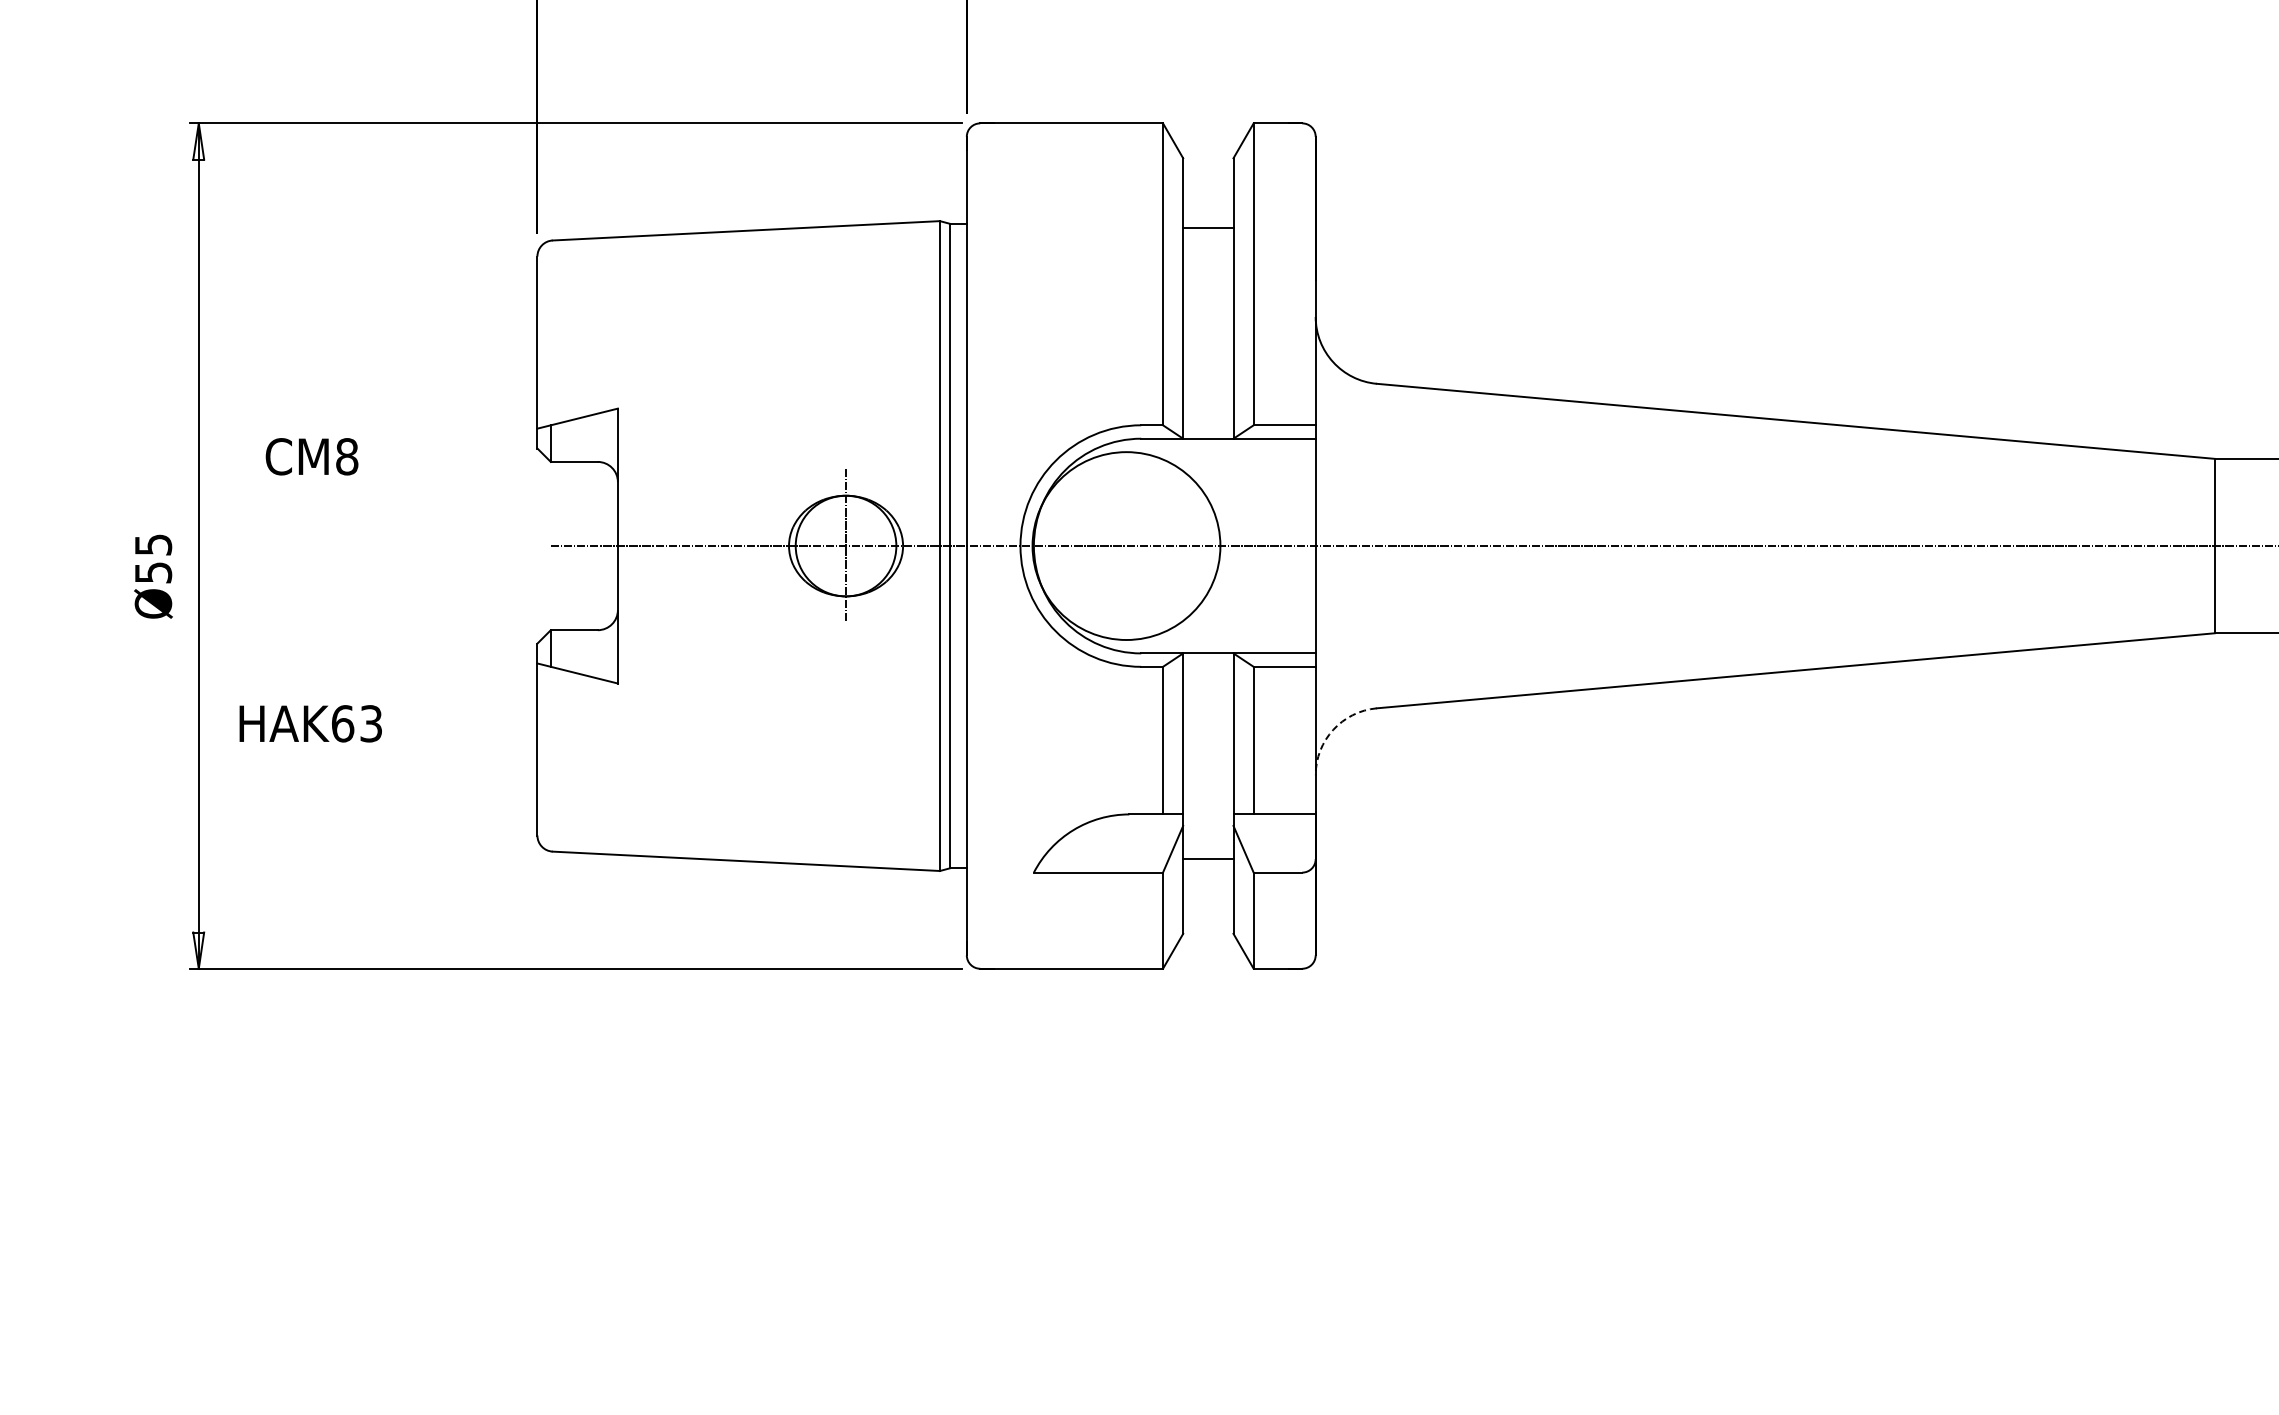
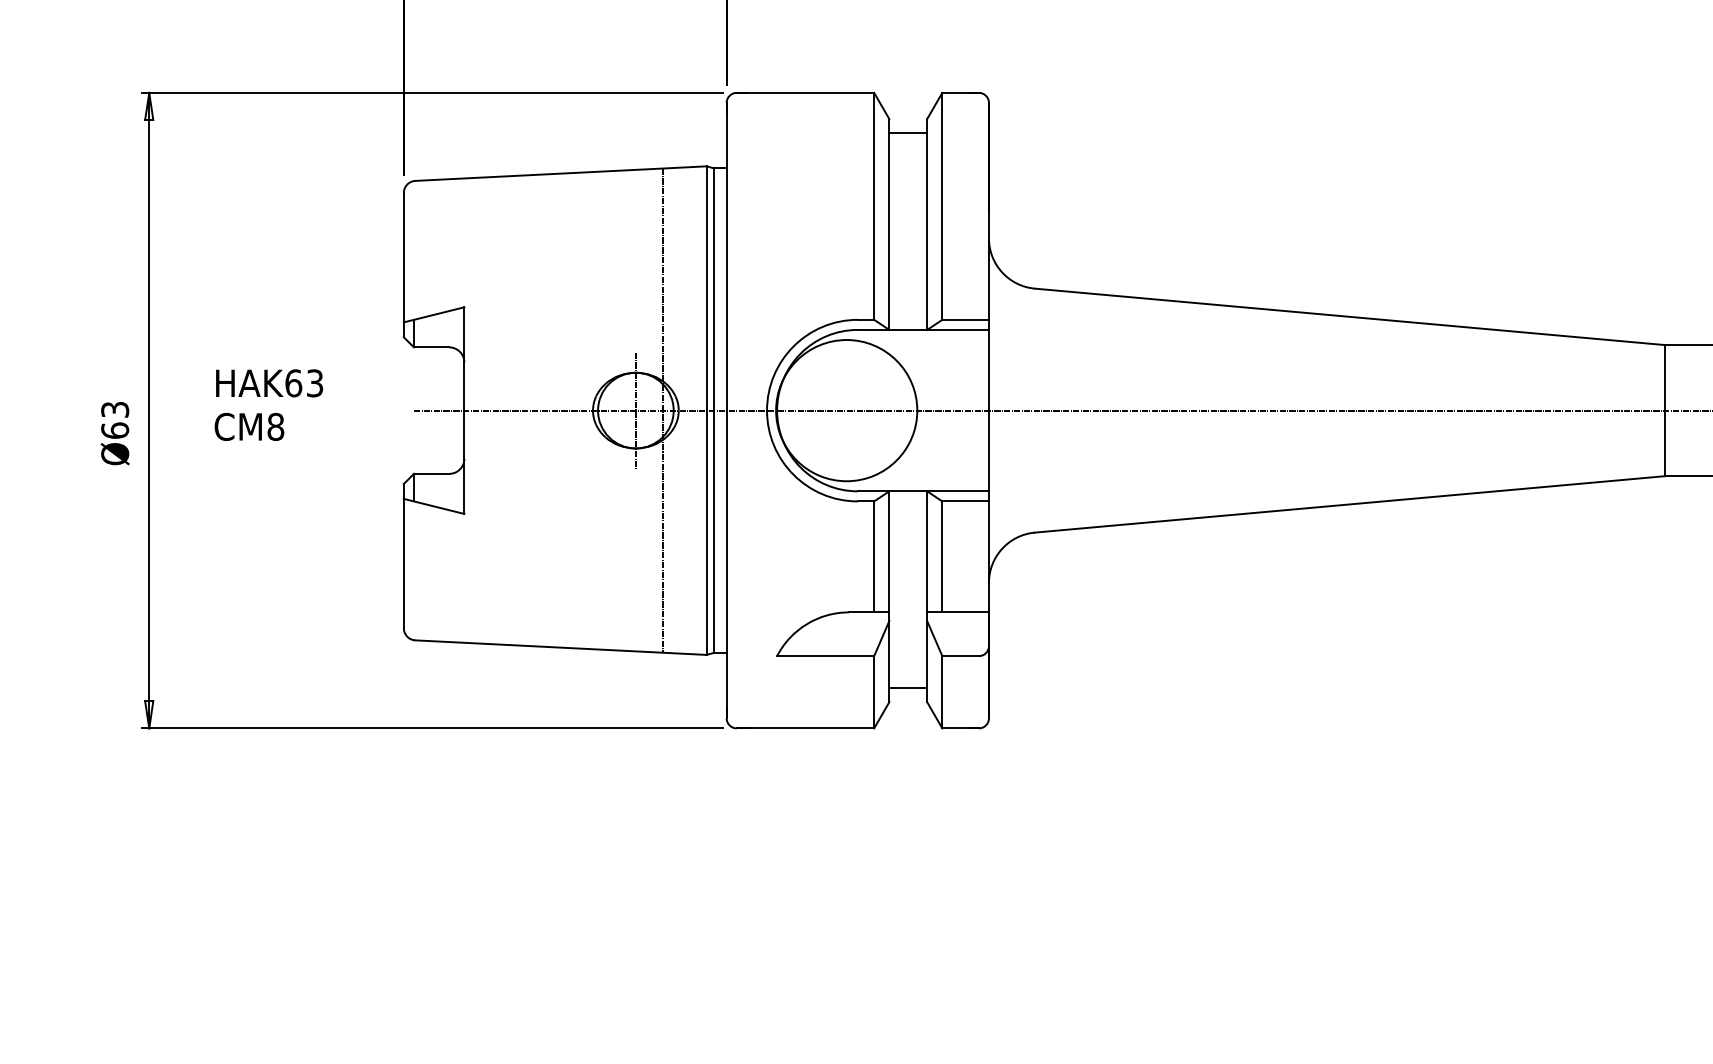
line: (1208, 228) -> (908, 133), moved
text: (311, 456) -> (249, 426), moved
line: (882, 546) -> (663, 410), added
text: (153, 558) -> (115, 419), Ø55 -> Ø63
text: (310, 723) -> (269, 383), moved
arc: (1333, 729) -> (1002, 548), dashed -> solid
line: (1208, 859) -> (908, 688), moved

